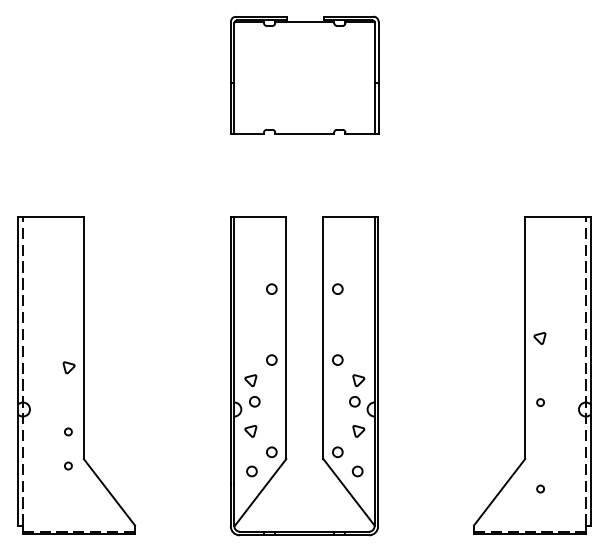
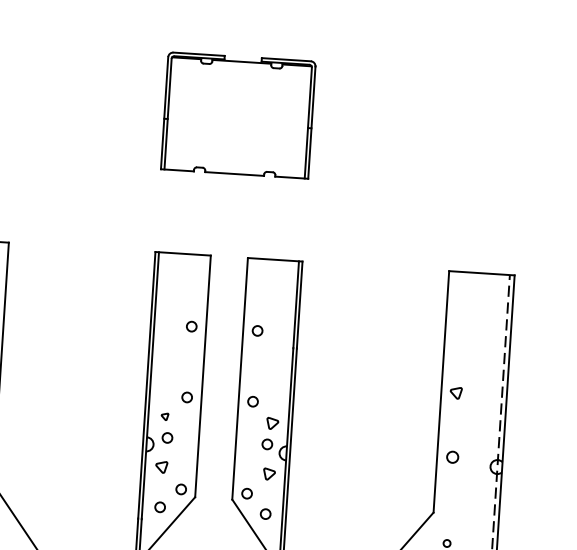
part: (250, 380) -> (164, 416), size x0.6
circle: (540, 402) -> (452, 457), size x1.6

